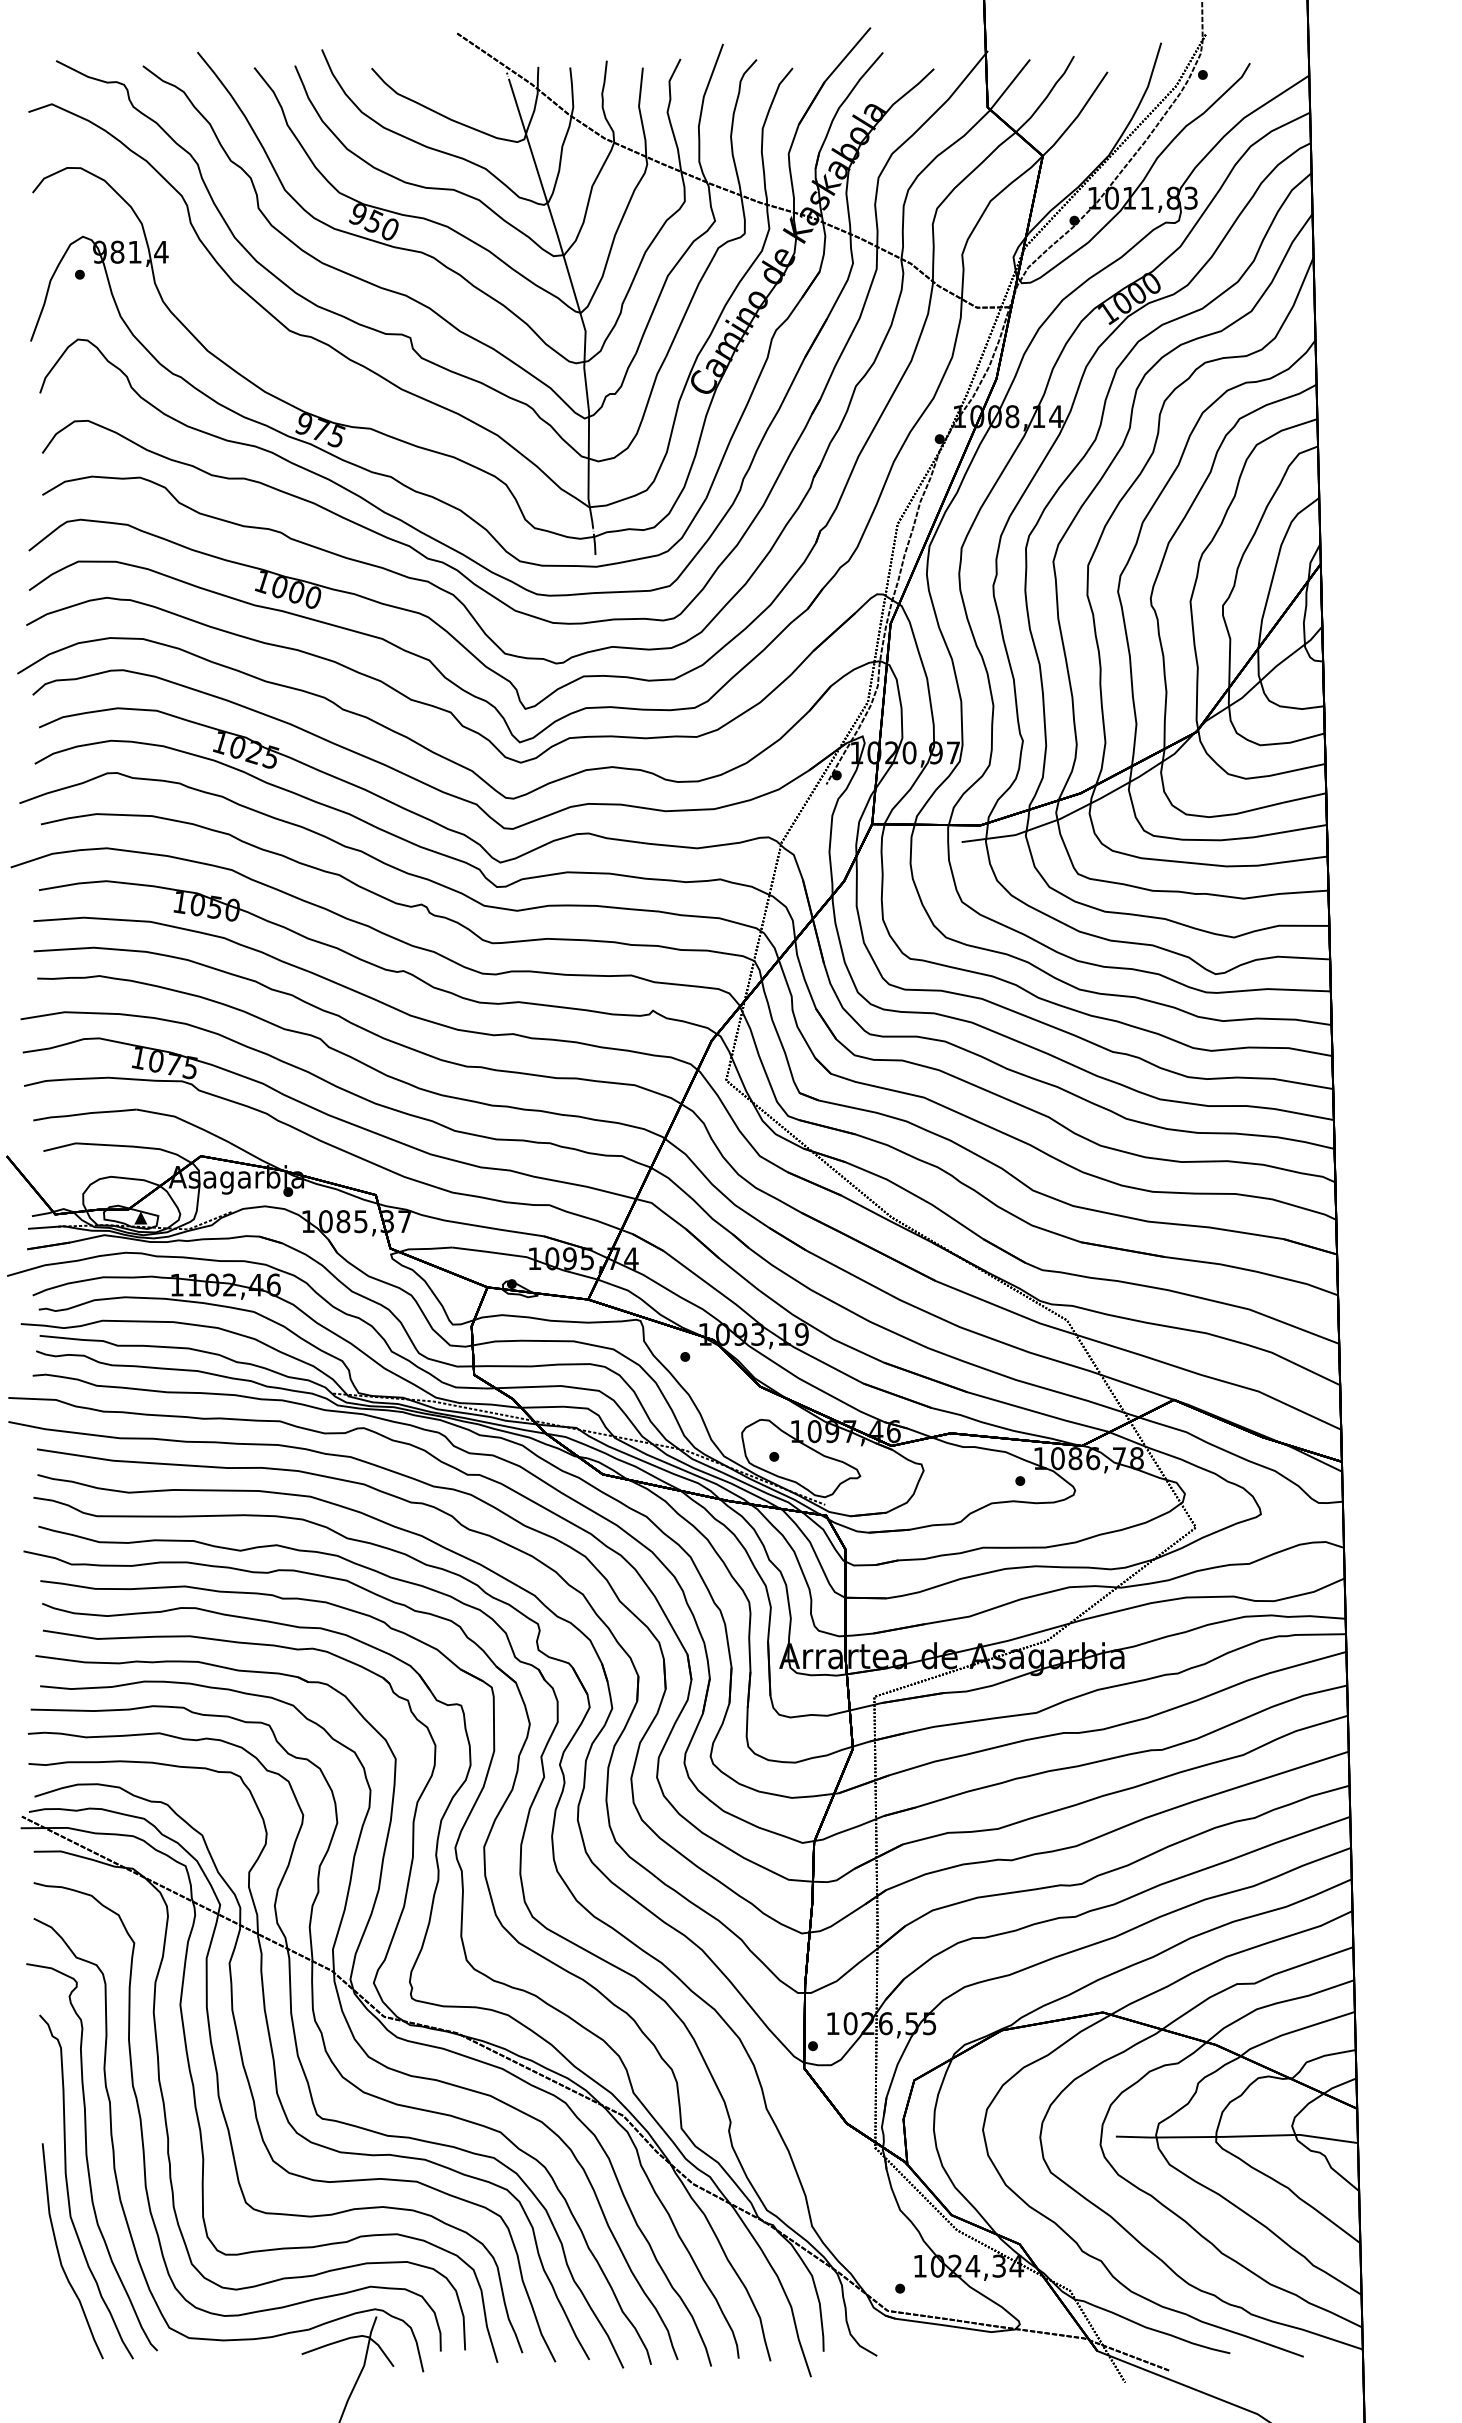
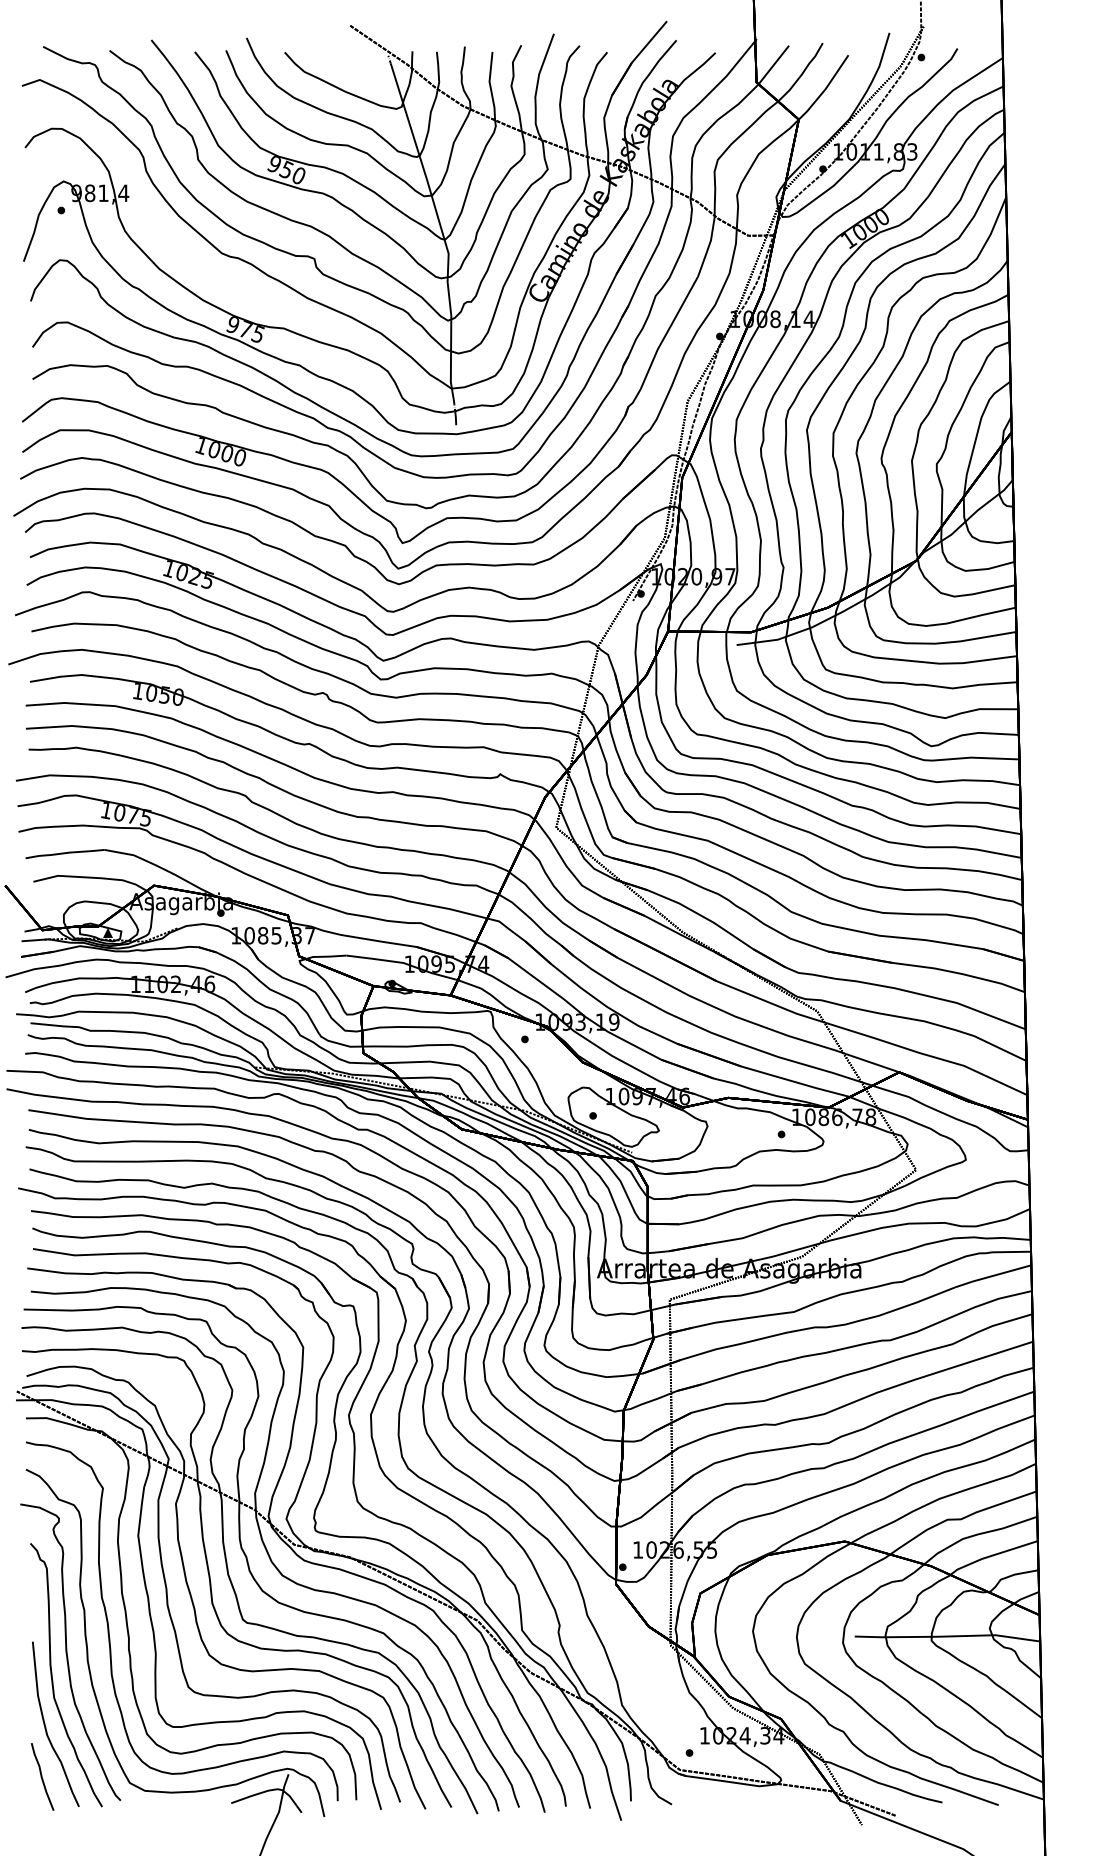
curve: (54, 2319) -> (41, 1776), added

